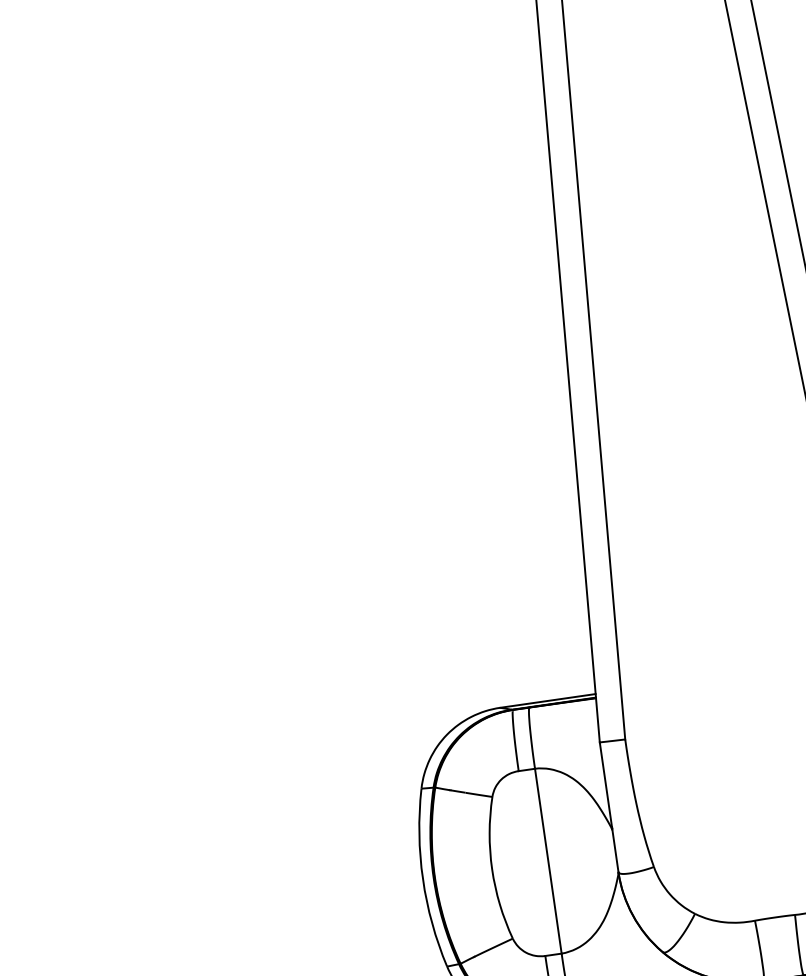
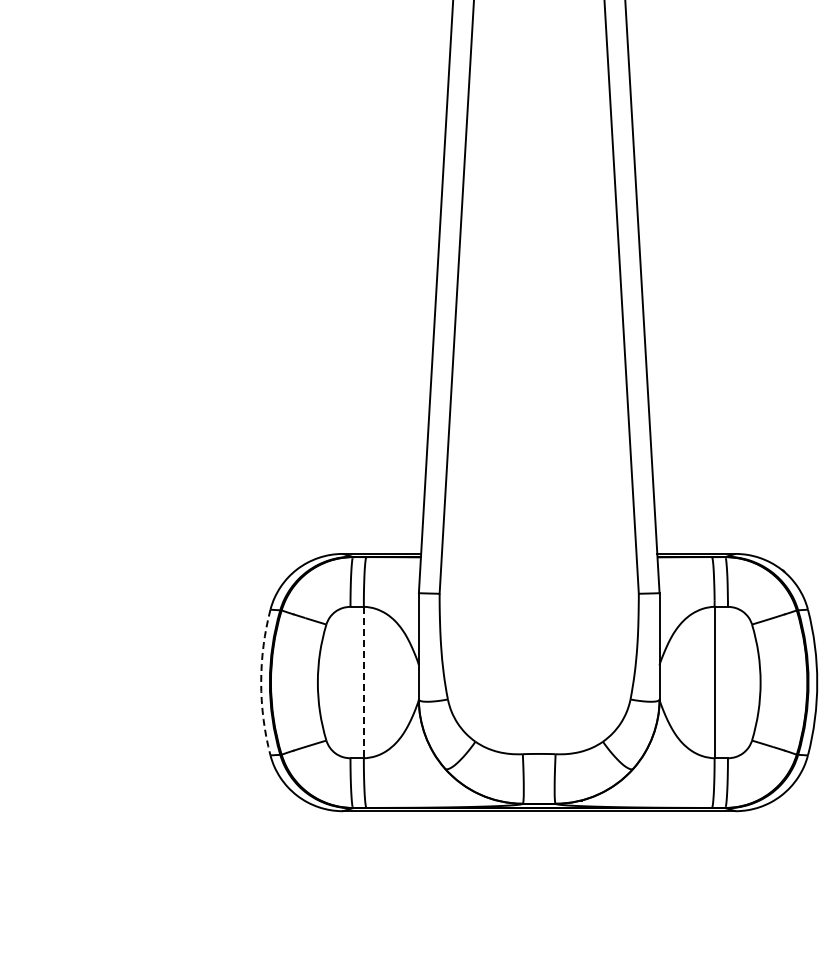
line: (547, 861) -> (363, 682), solid -> dashed
arc: (423, 879) -> (261, 682), solid -> dashed

